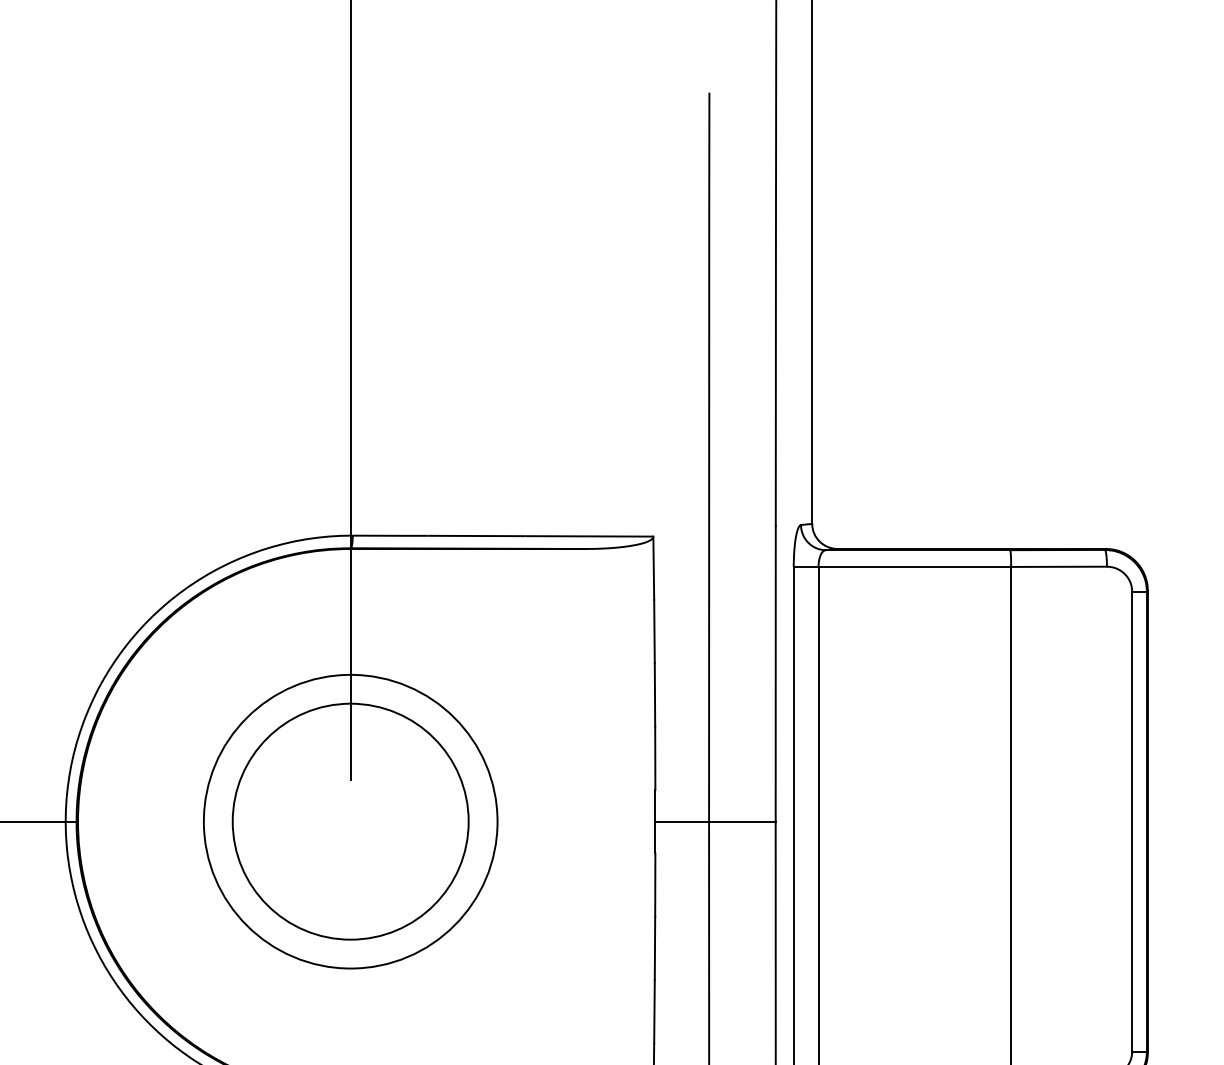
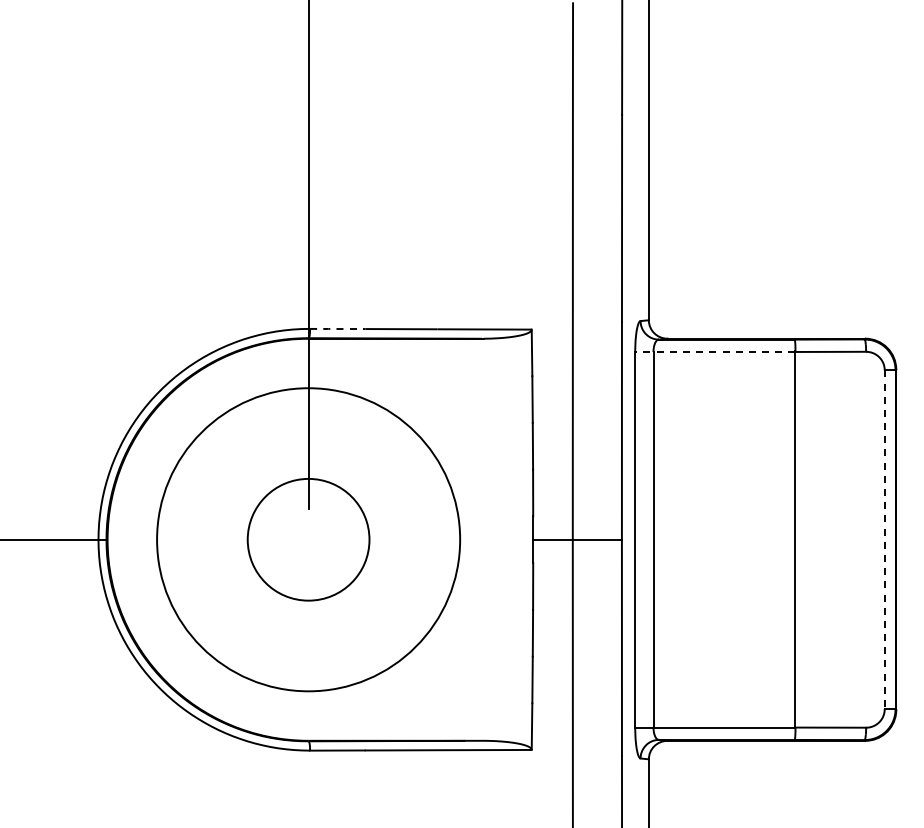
line: (391, 536) -> (338, 329), solid -> dashed
line: (901, 566) -> (714, 351), solid -> dashed
circle: (350, 821) -> (308, 539), size x0.7
circle: (350, 821) -> (308, 539), size x1.4
line: (1131, 822) -> (884, 540), solid -> dashed

